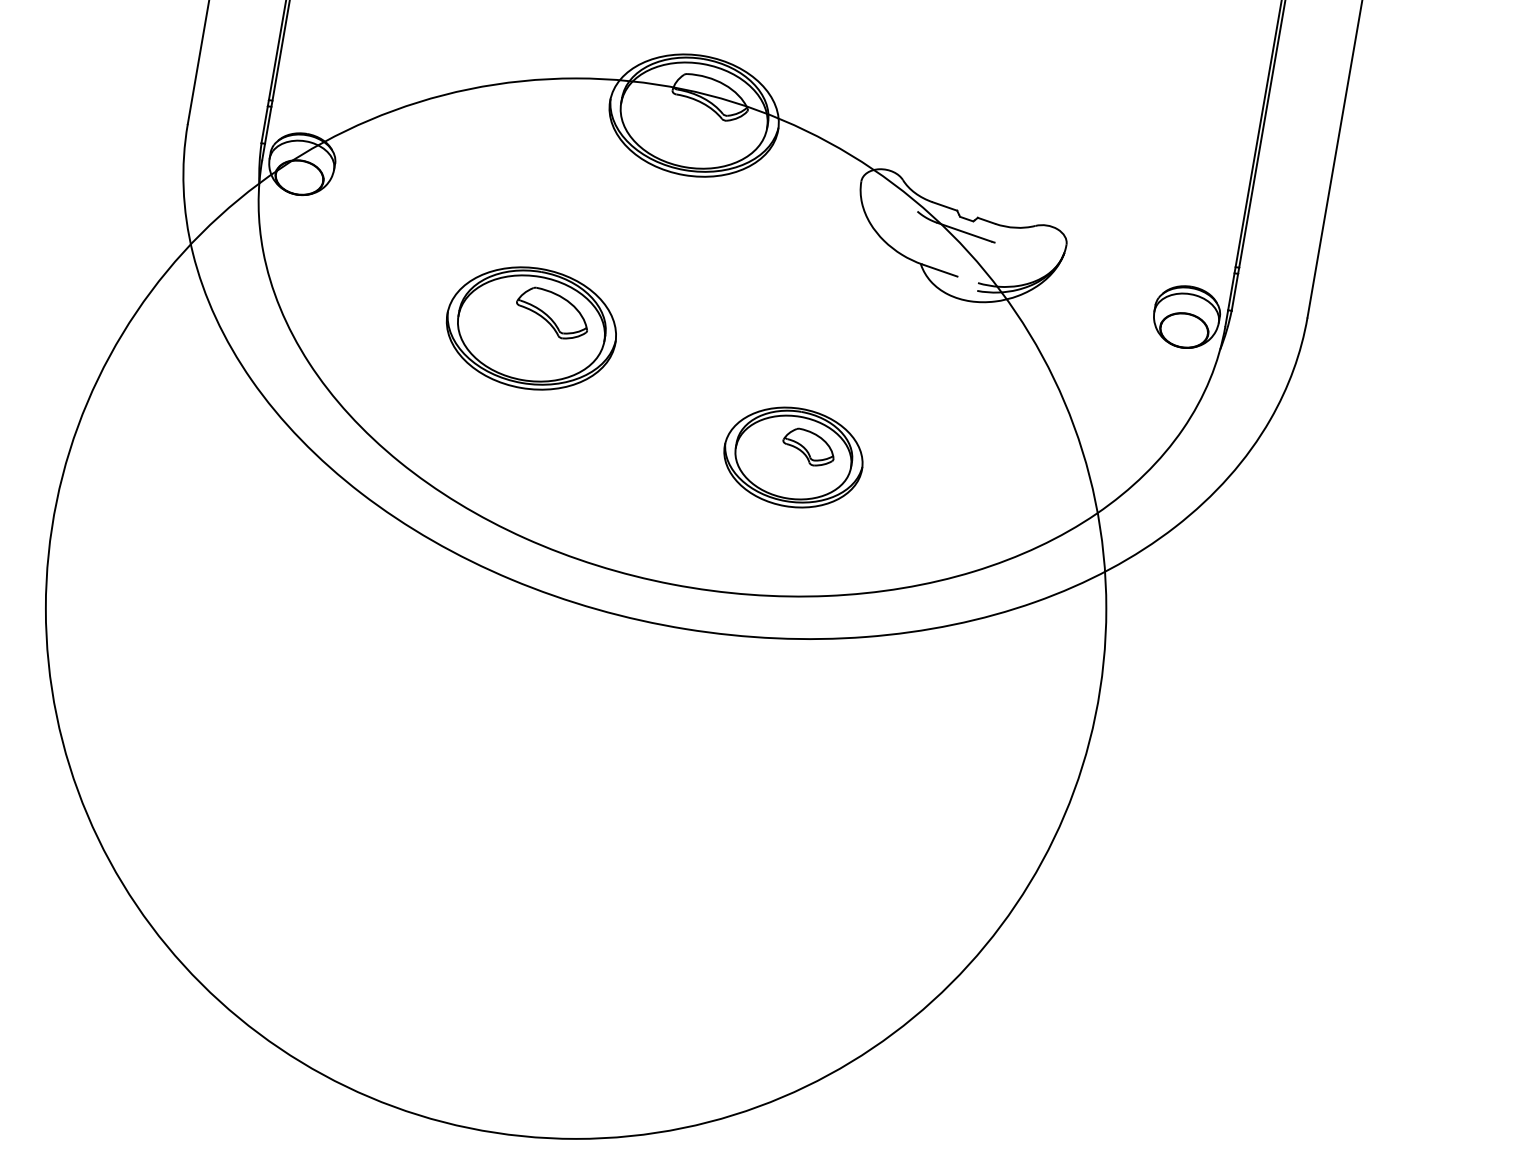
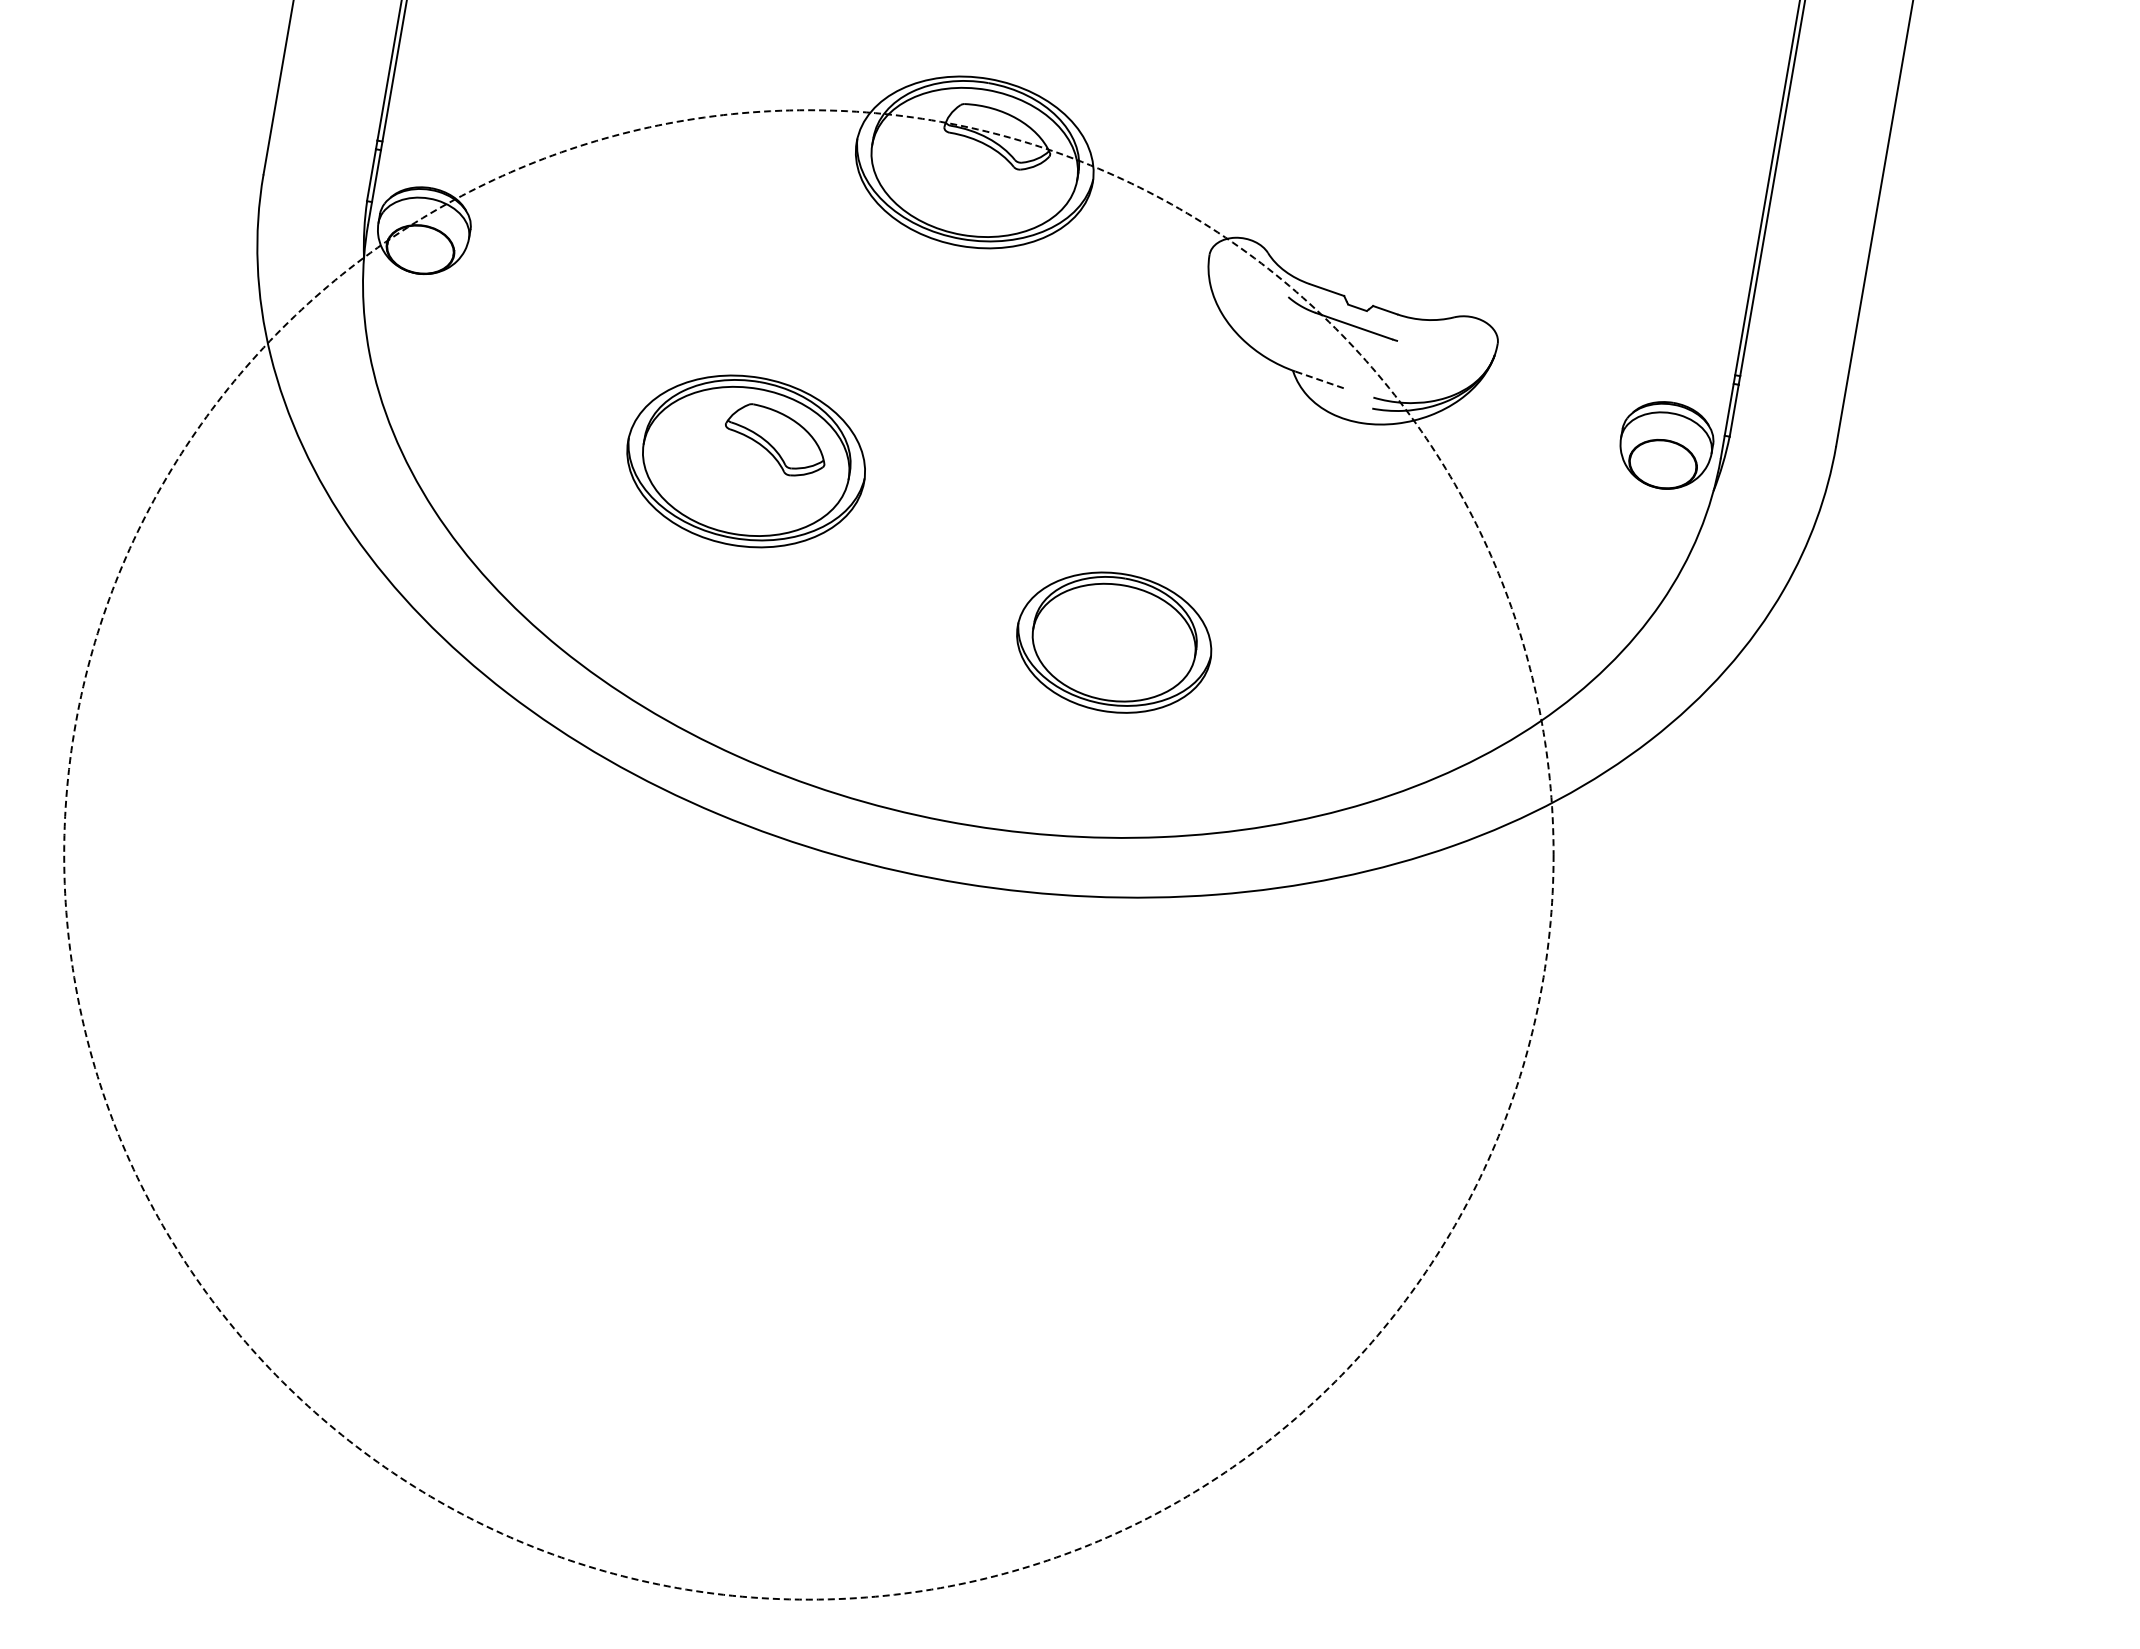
line: (940, 270) -> (1320, 380), solid -> dashed
part: (808, 446) -> (1135, 627), removed
circle: (575, 608) -> (808, 854), solid -> dashed

